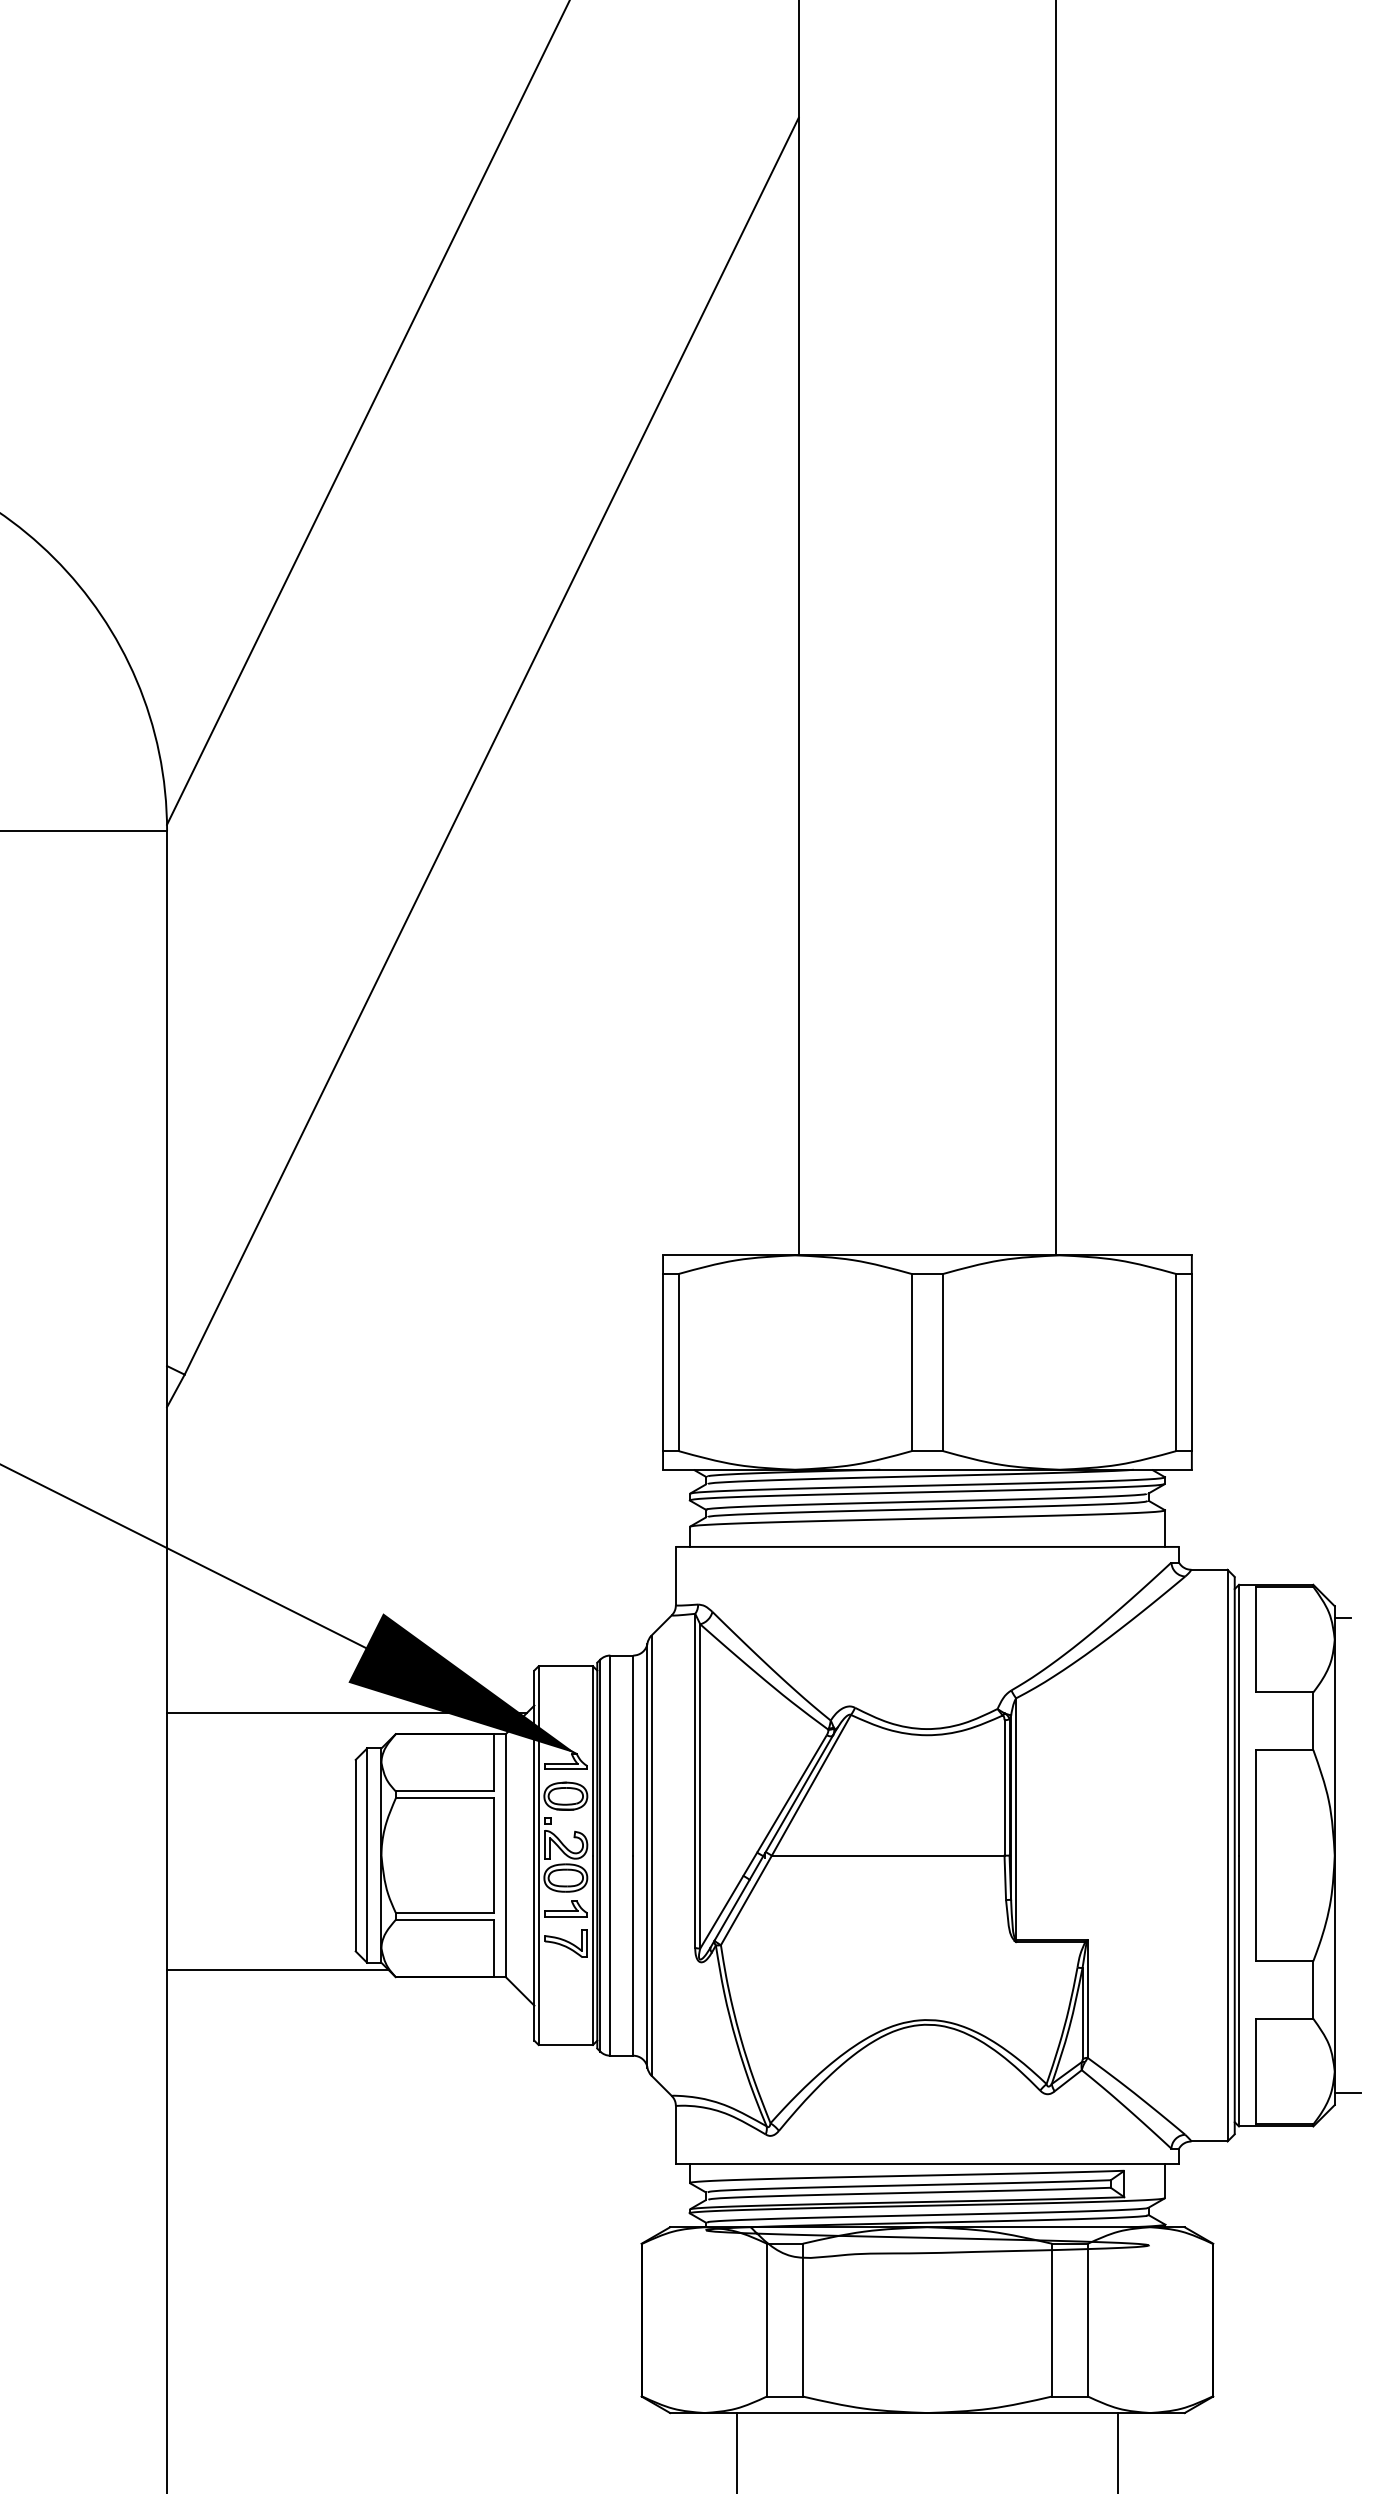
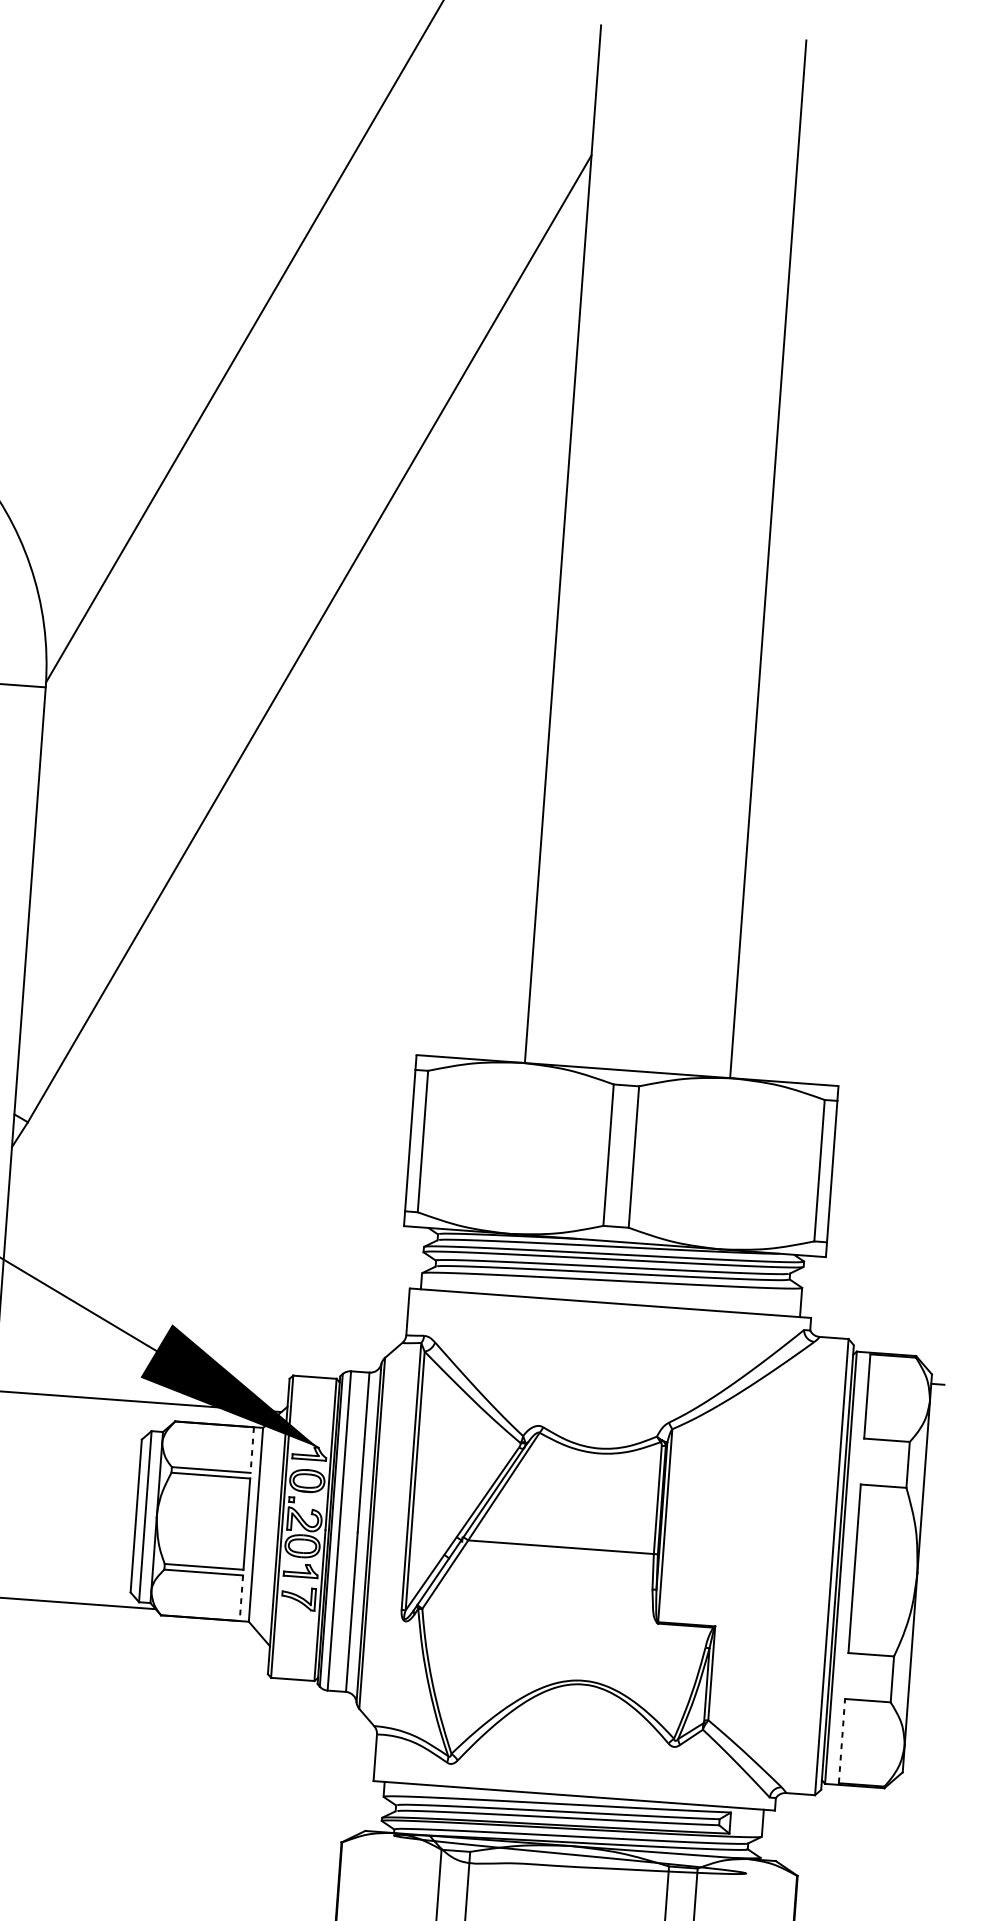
line: (494, 1762) -> (252, 1449), solid -> dashed
line: (494, 1948) -> (241, 1598), solid -> dashed
line: (1256, 2071) -> (842, 1741), solid -> dashed
line: (1347, 2093) -> (913, 1763), removed

